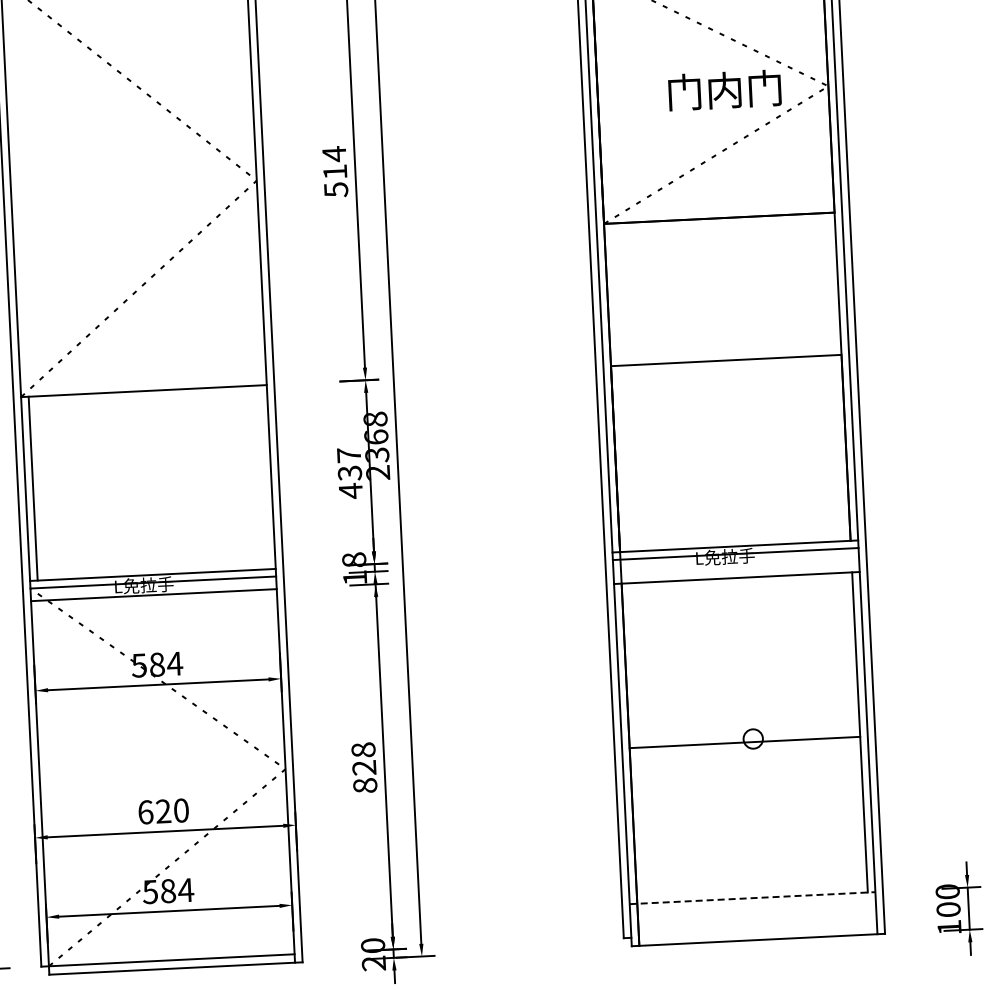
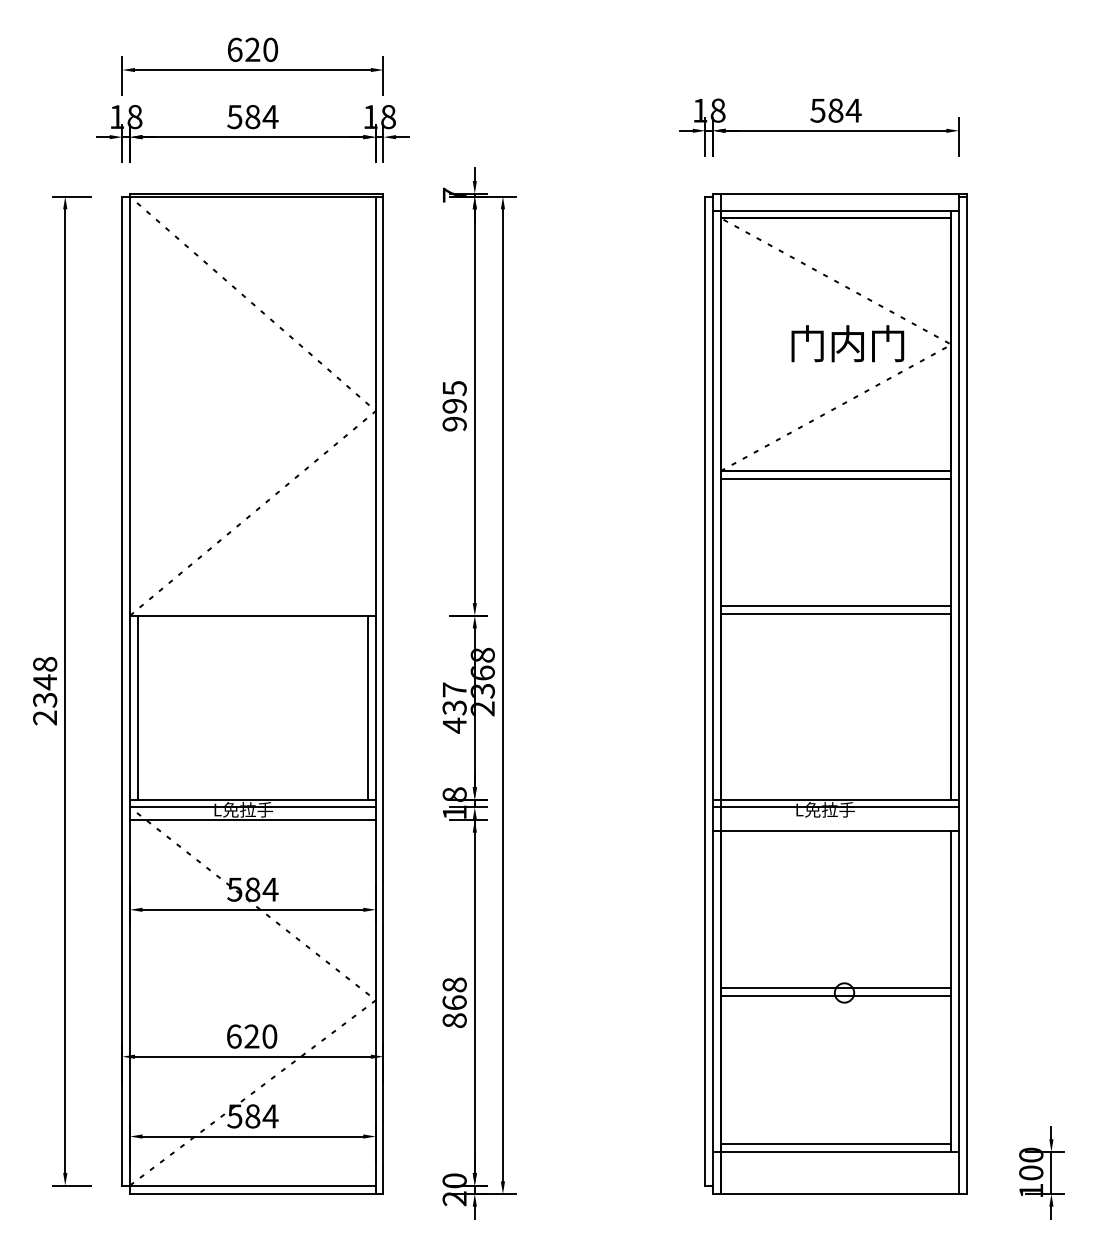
text: (335, 171) -> (454, 405), 514 -> 995
line: (719, 225) -> (835, 478), added
line: (725, 353) -> (835, 606), added
line: (263, 477) -> (368, 707), added
line: (744, 734) -> (835, 988), added
text: (364, 767) -> (454, 1002), 828 -> 868
line: (751, 890) -> (835, 1144), added
line: (753, 897) -> (836, 1151), dashed -> solid

